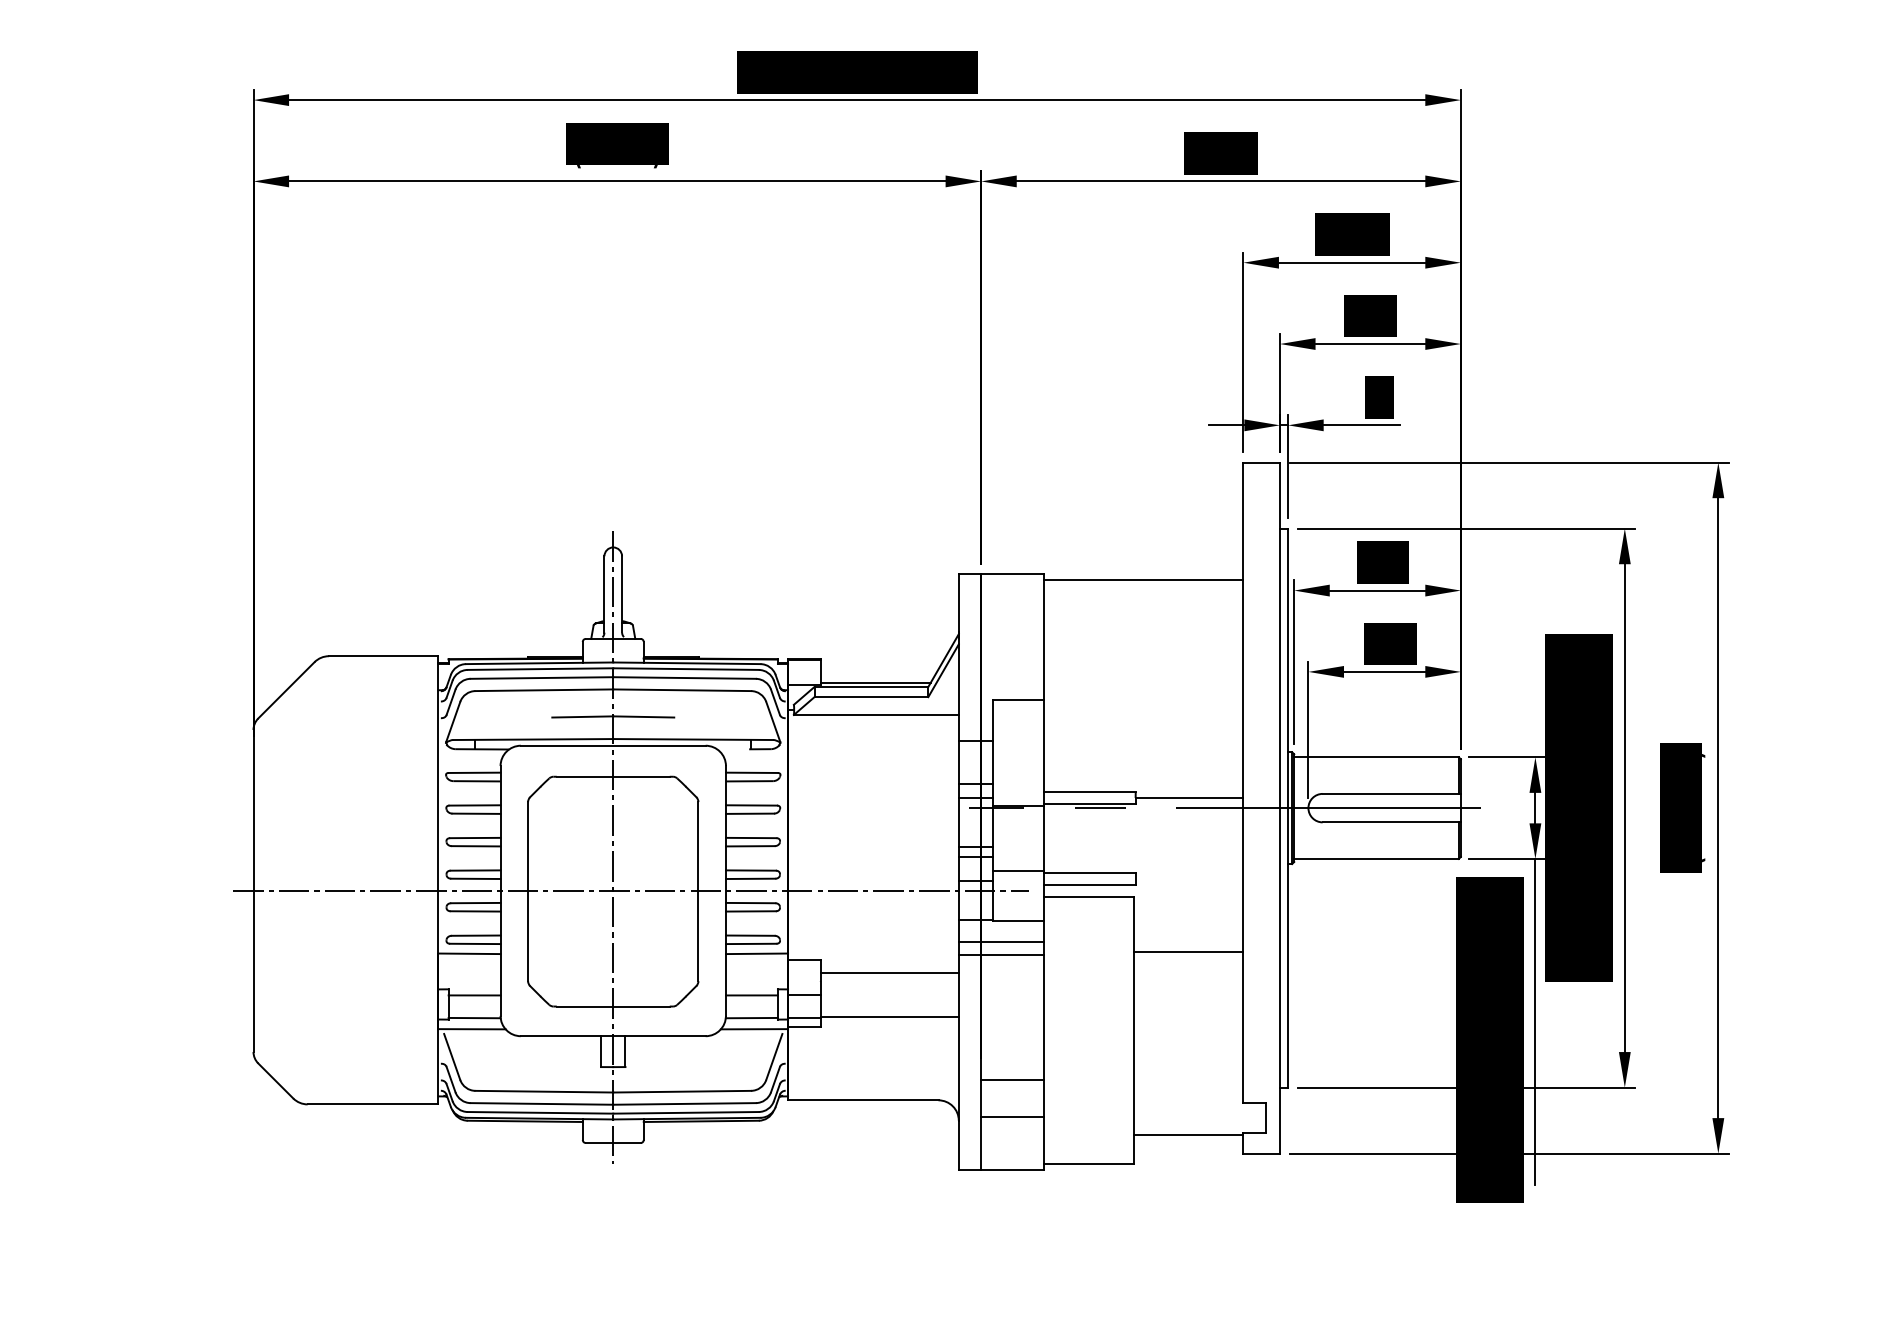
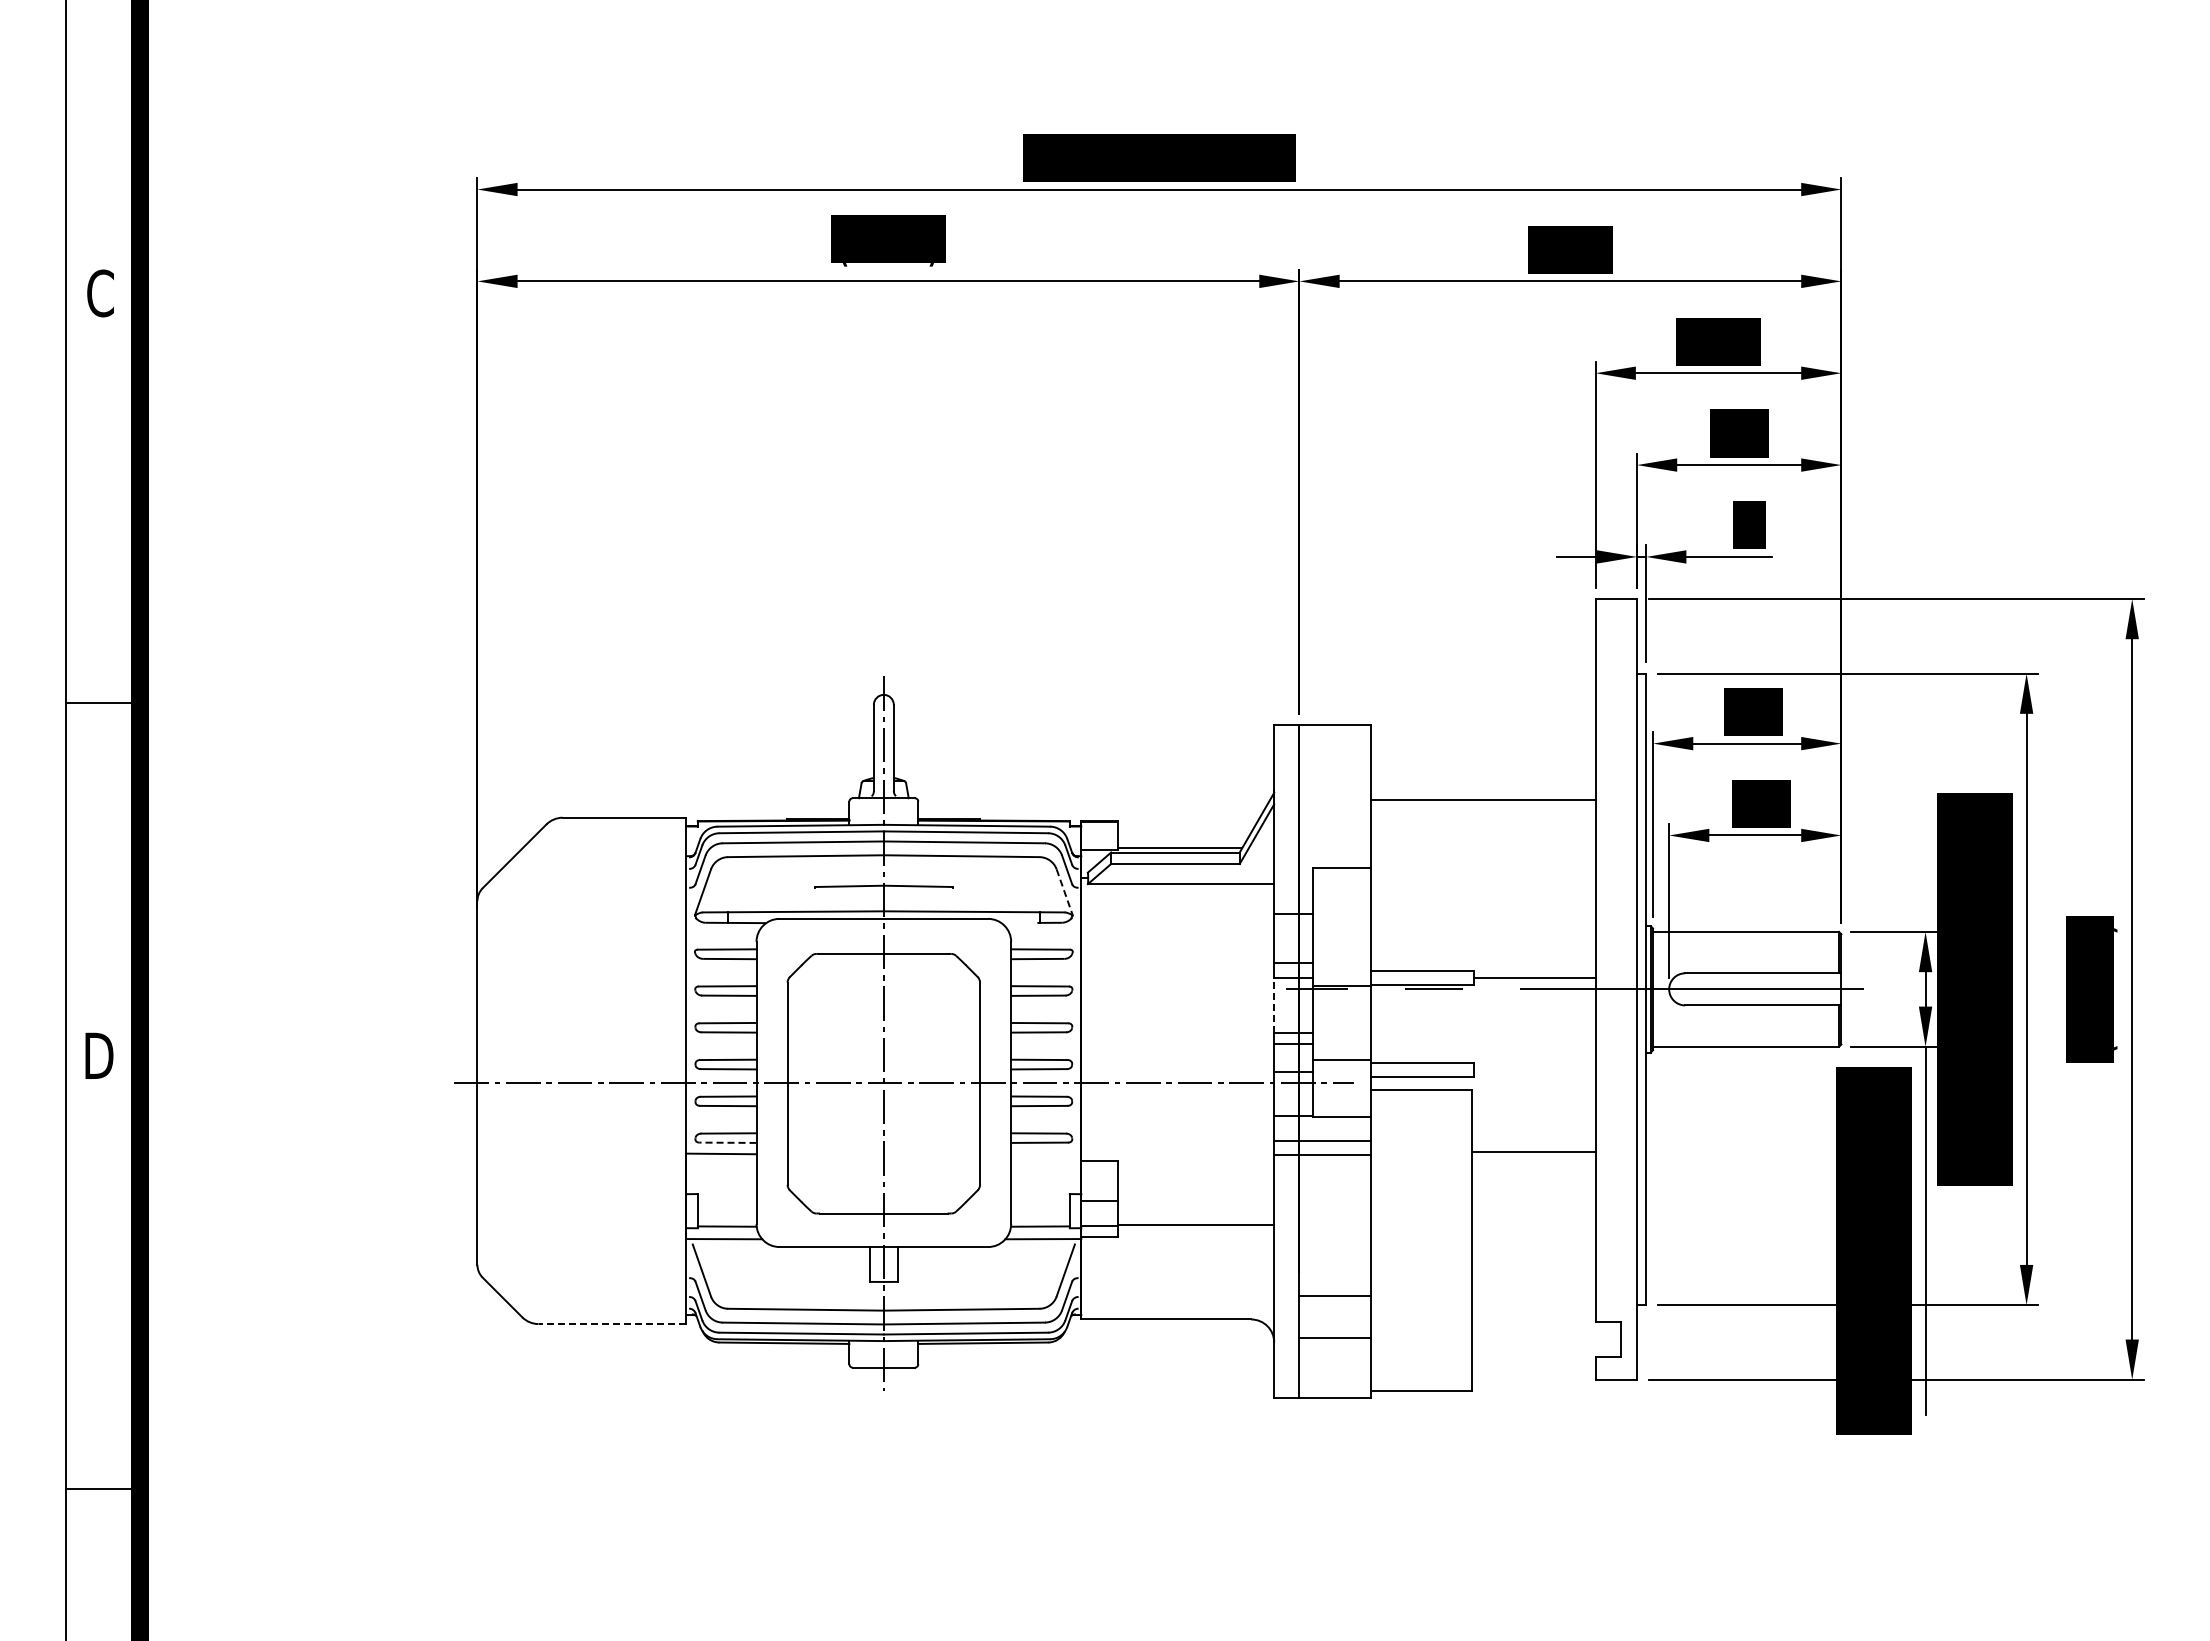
line: (1143, 580) -> (1482, 800), moved
line: (773, 721) -> (1064, 891), solid -> dashed
line: (959, 822) -> (1274, 1005), solid -> dashed
line: (475, 943) -> (728, 1142), solid -> dashed
line: (757, 953) -> (1046, 1153), removed
line: (890, 972) -> (1196, 1175), removed
line: (473, 995) -> (726, 1200), removed
line: (751, 995) -> (1040, 1200), removed
line: (373, 1104) -> (612, 1324), solid -> dashed
line: (1188, 1135) -> (1533, 1359), removed

